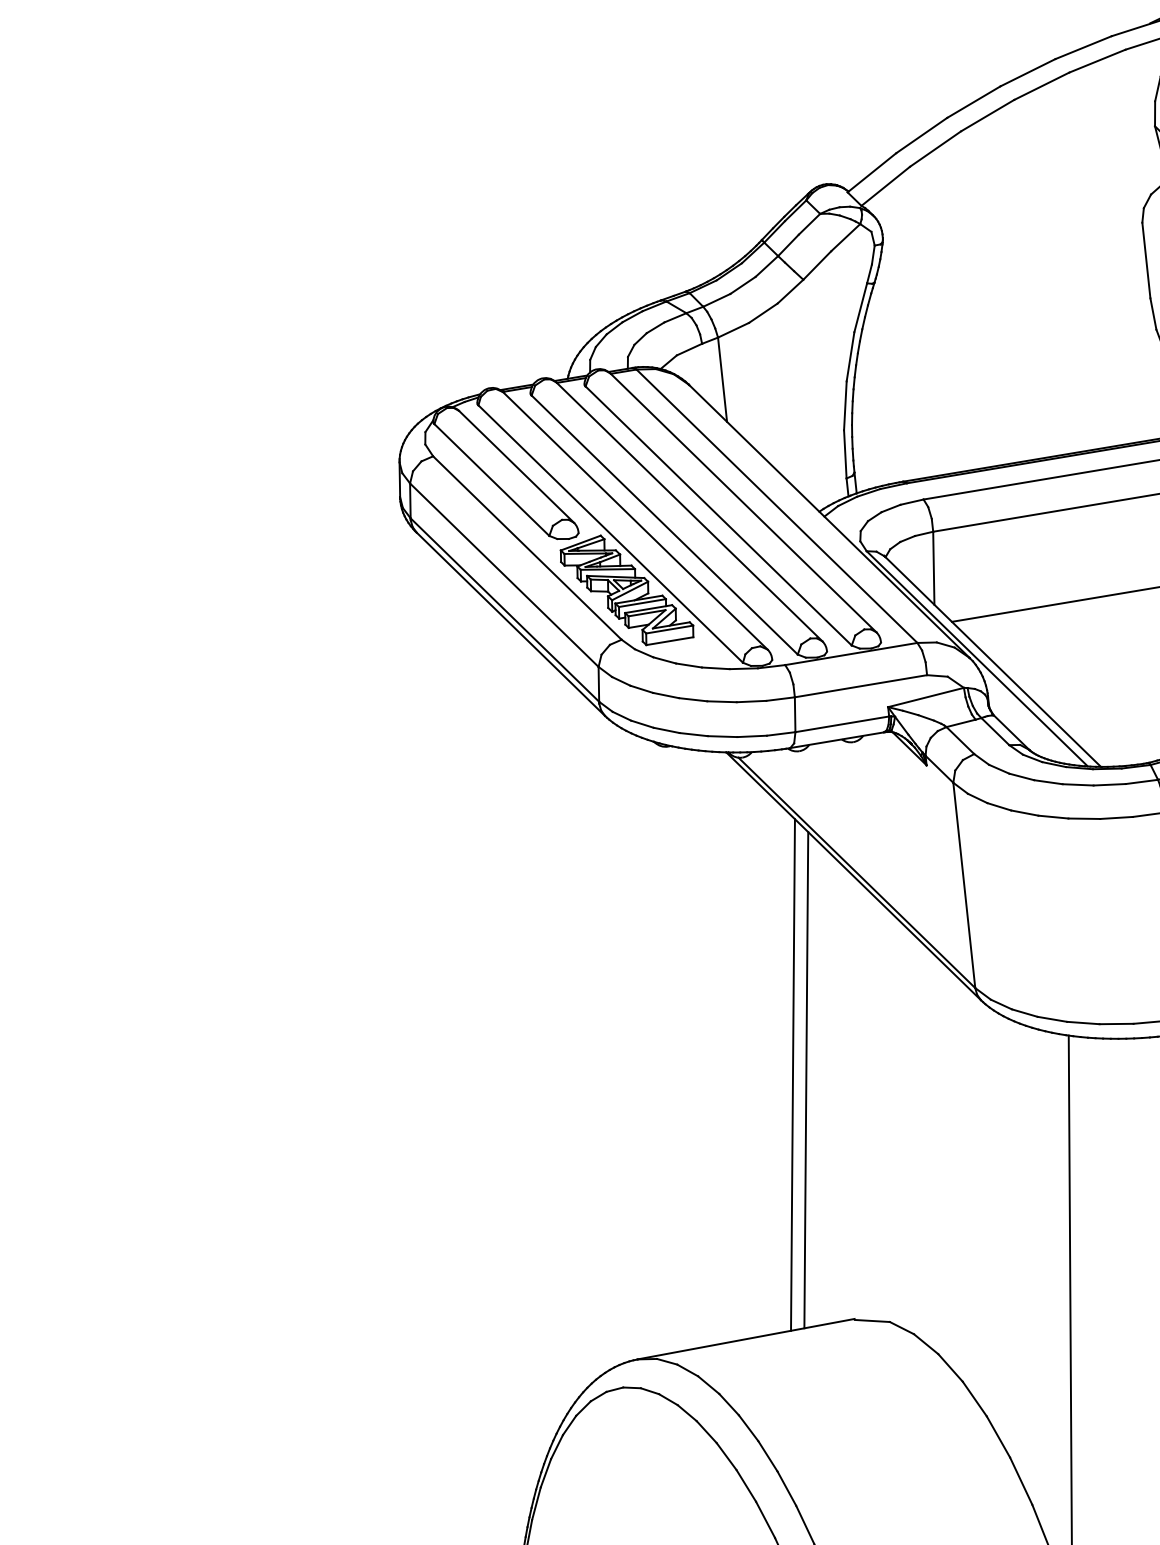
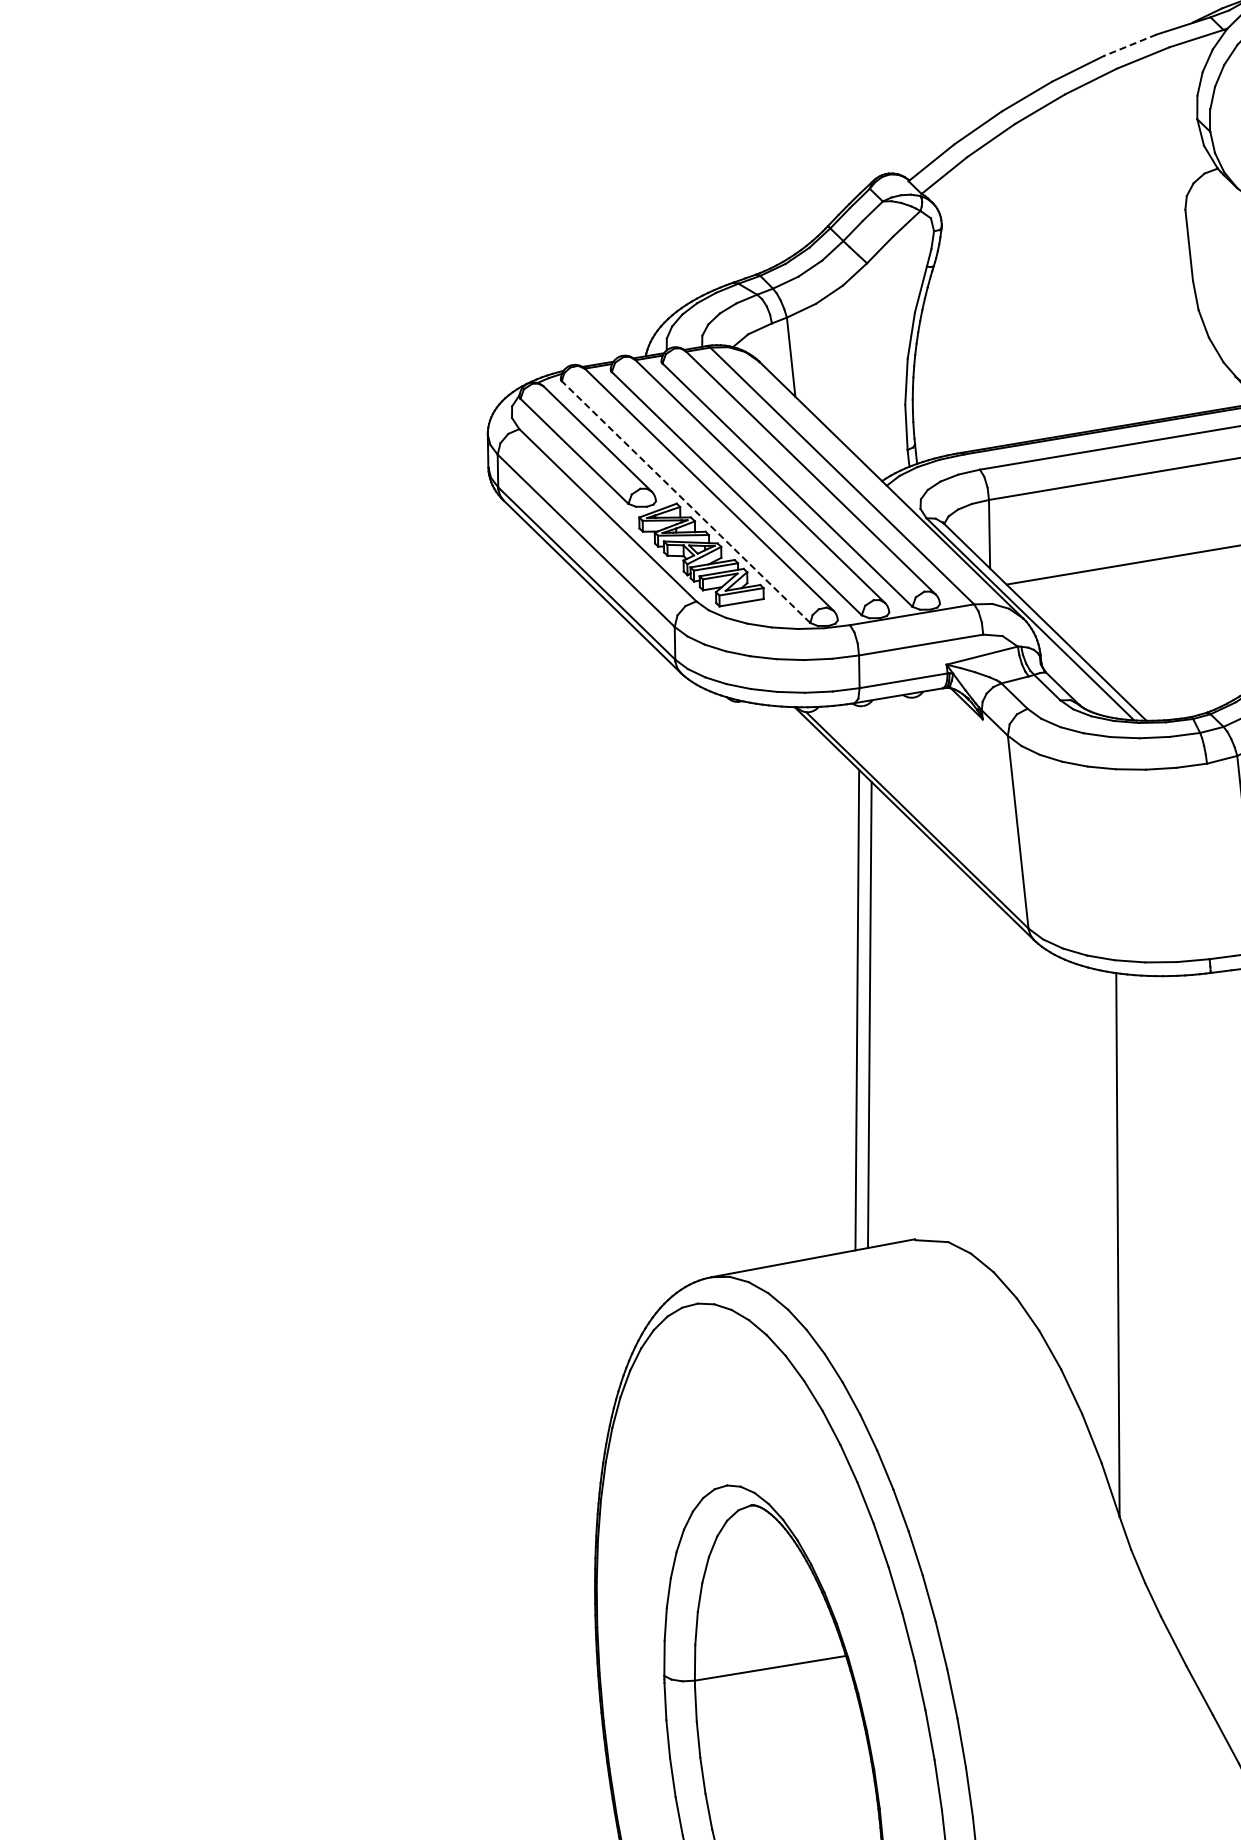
line: (1083, 47) -> (1130, 45), solid -> dashed
line: (610, 533) -> (685, 501), solid -> dashed

